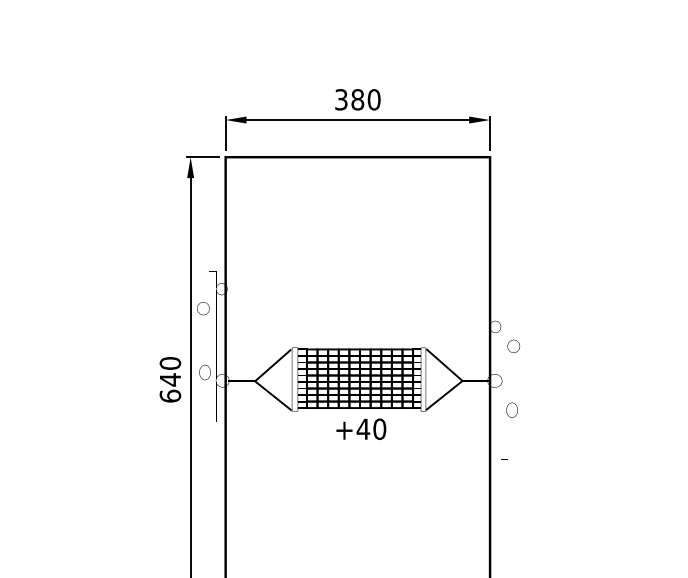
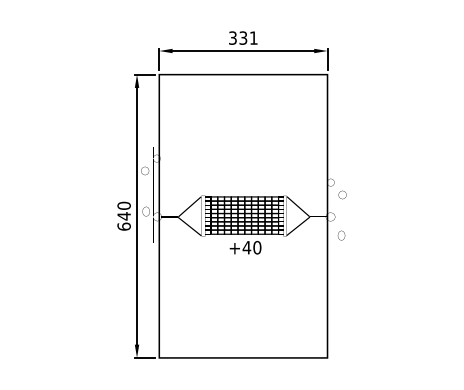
text: (365, 98) -> (248, 37), 380 -> 331

